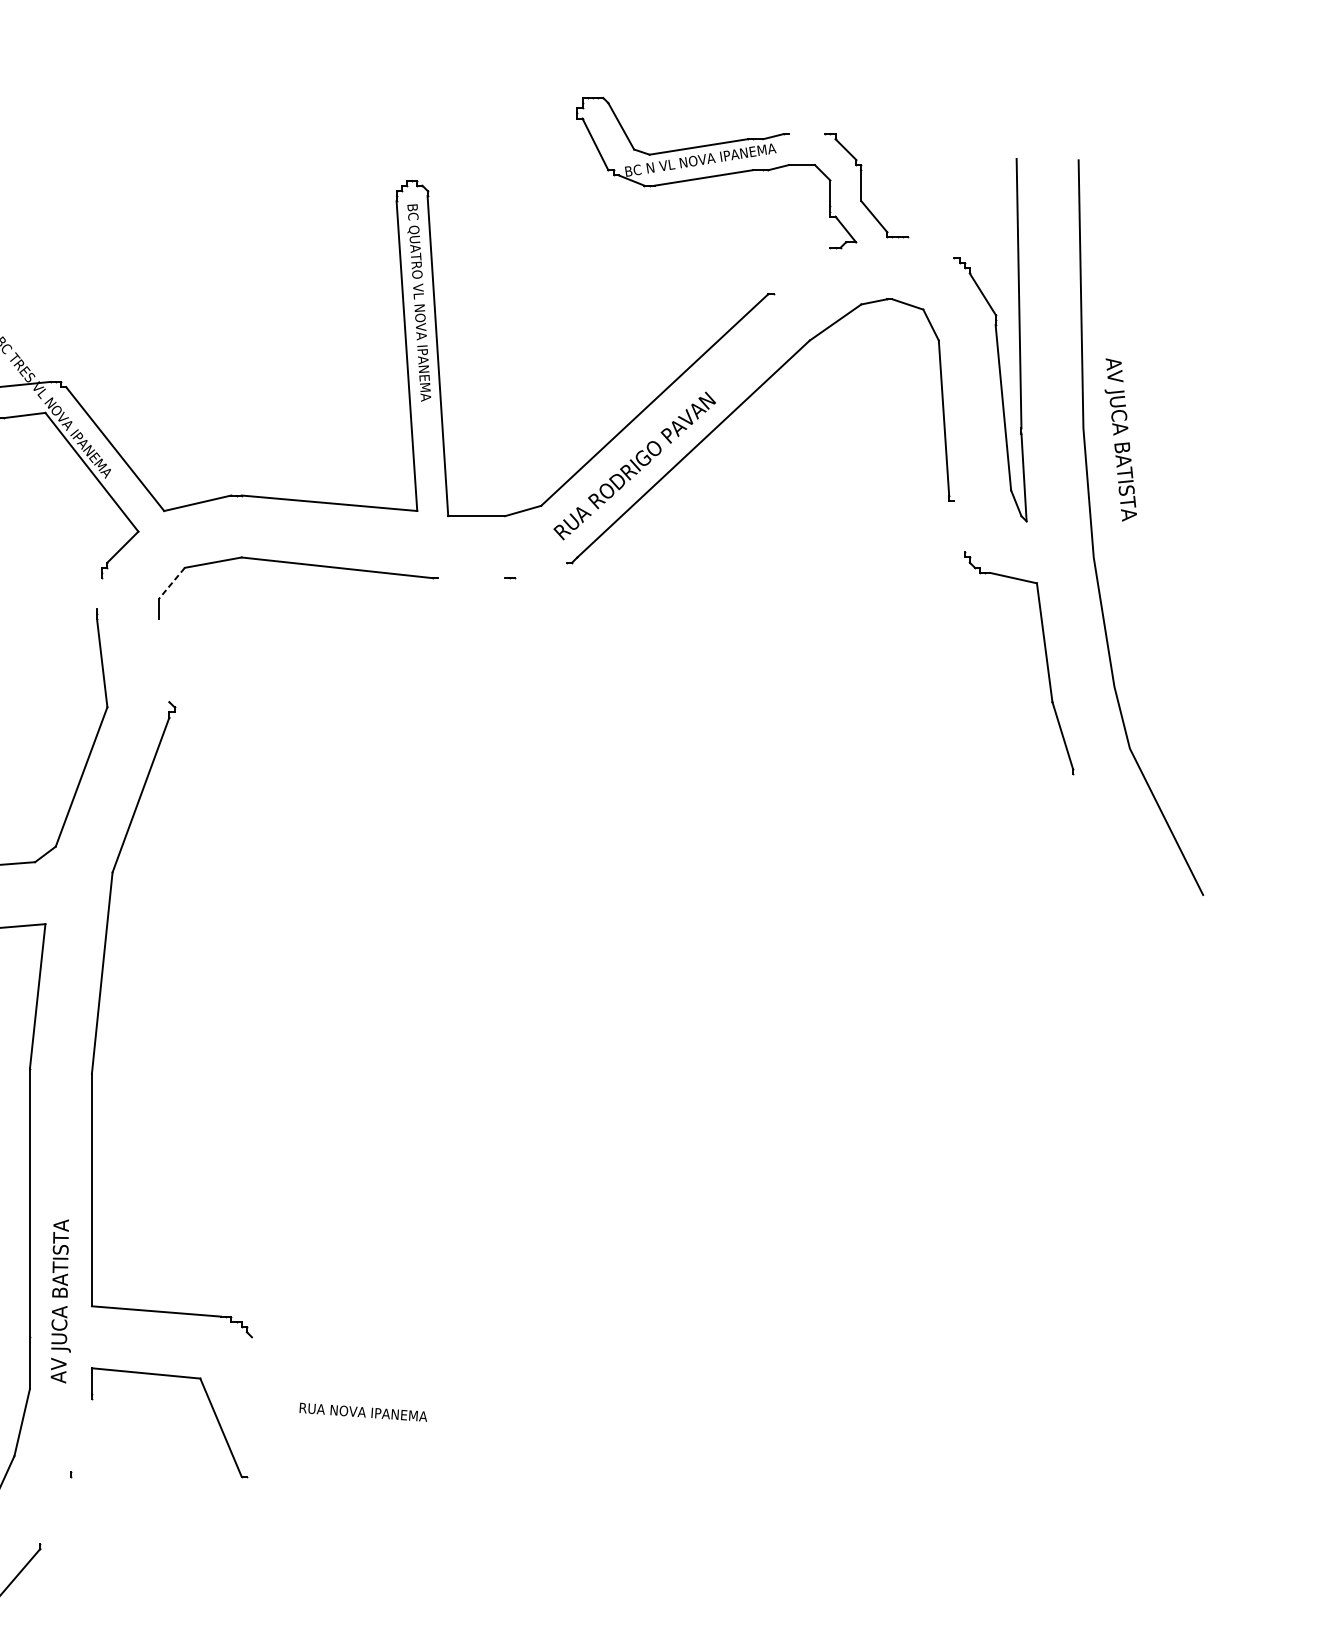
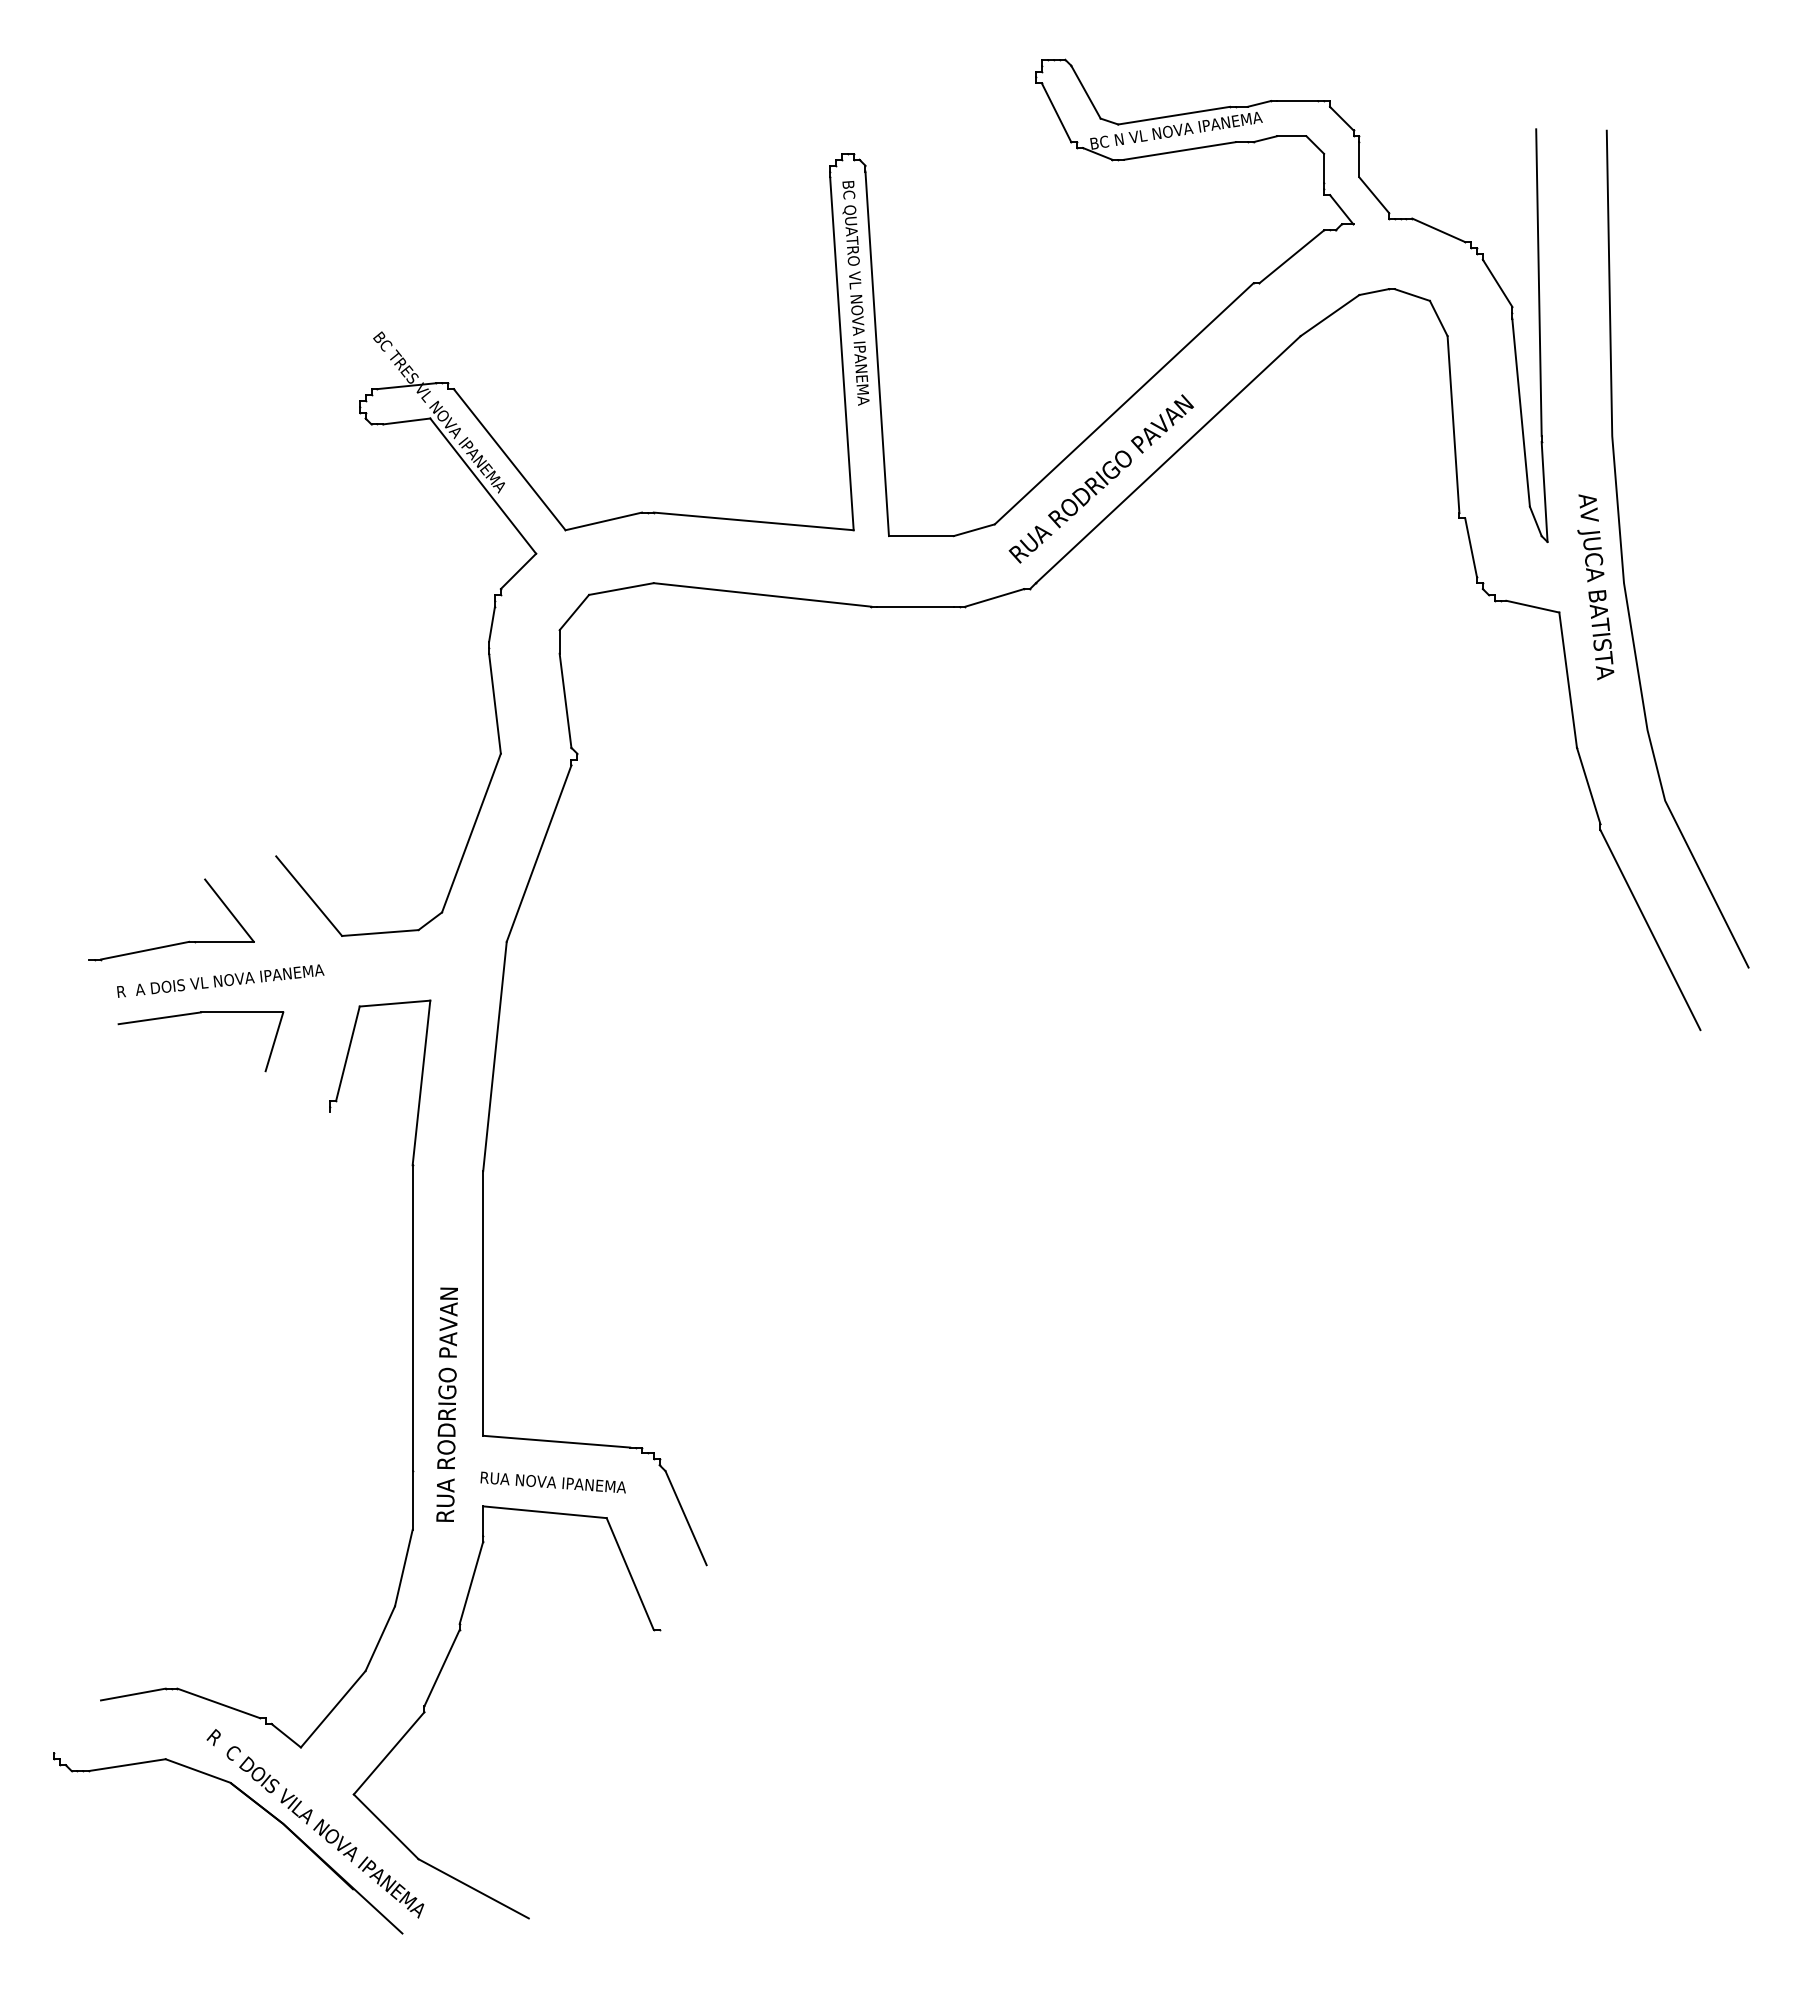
line: (807, 133) -> (1297, 100), added
line: (930, 247) -> (1438, 230), added
line: (801, 270) -> (1291, 256), added
text: (1120, 440) -> (1595, 587), moved
line: (959, 526) -> (1471, 547), added
line: (540, 570) -> (994, 597), added
line: (471, 577) -> (915, 606), added
line: (172, 583) -> (574, 612), dashed -> solid
line: (99, 592) -> (491, 623), added
line: (164, 660) -> (565, 700), added
line: (1117, 862) -> (1650, 930), added
text: (60, 1279) -> (447, 1405), AV JUCA BATISTA -> RUA RODRIGO PAVAN
line: (269, 1378) -> (685, 1518), added
text: (362, 1412) -> (552, 1482), moved
line: (81, 1435) -> (471, 1582), added
line: (55, 1509) -> (441, 1667), added

